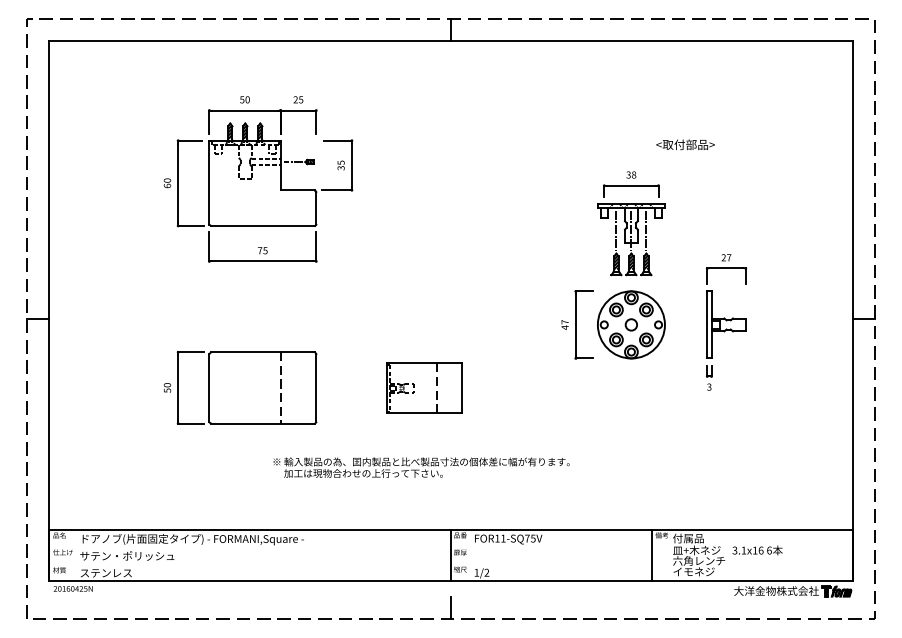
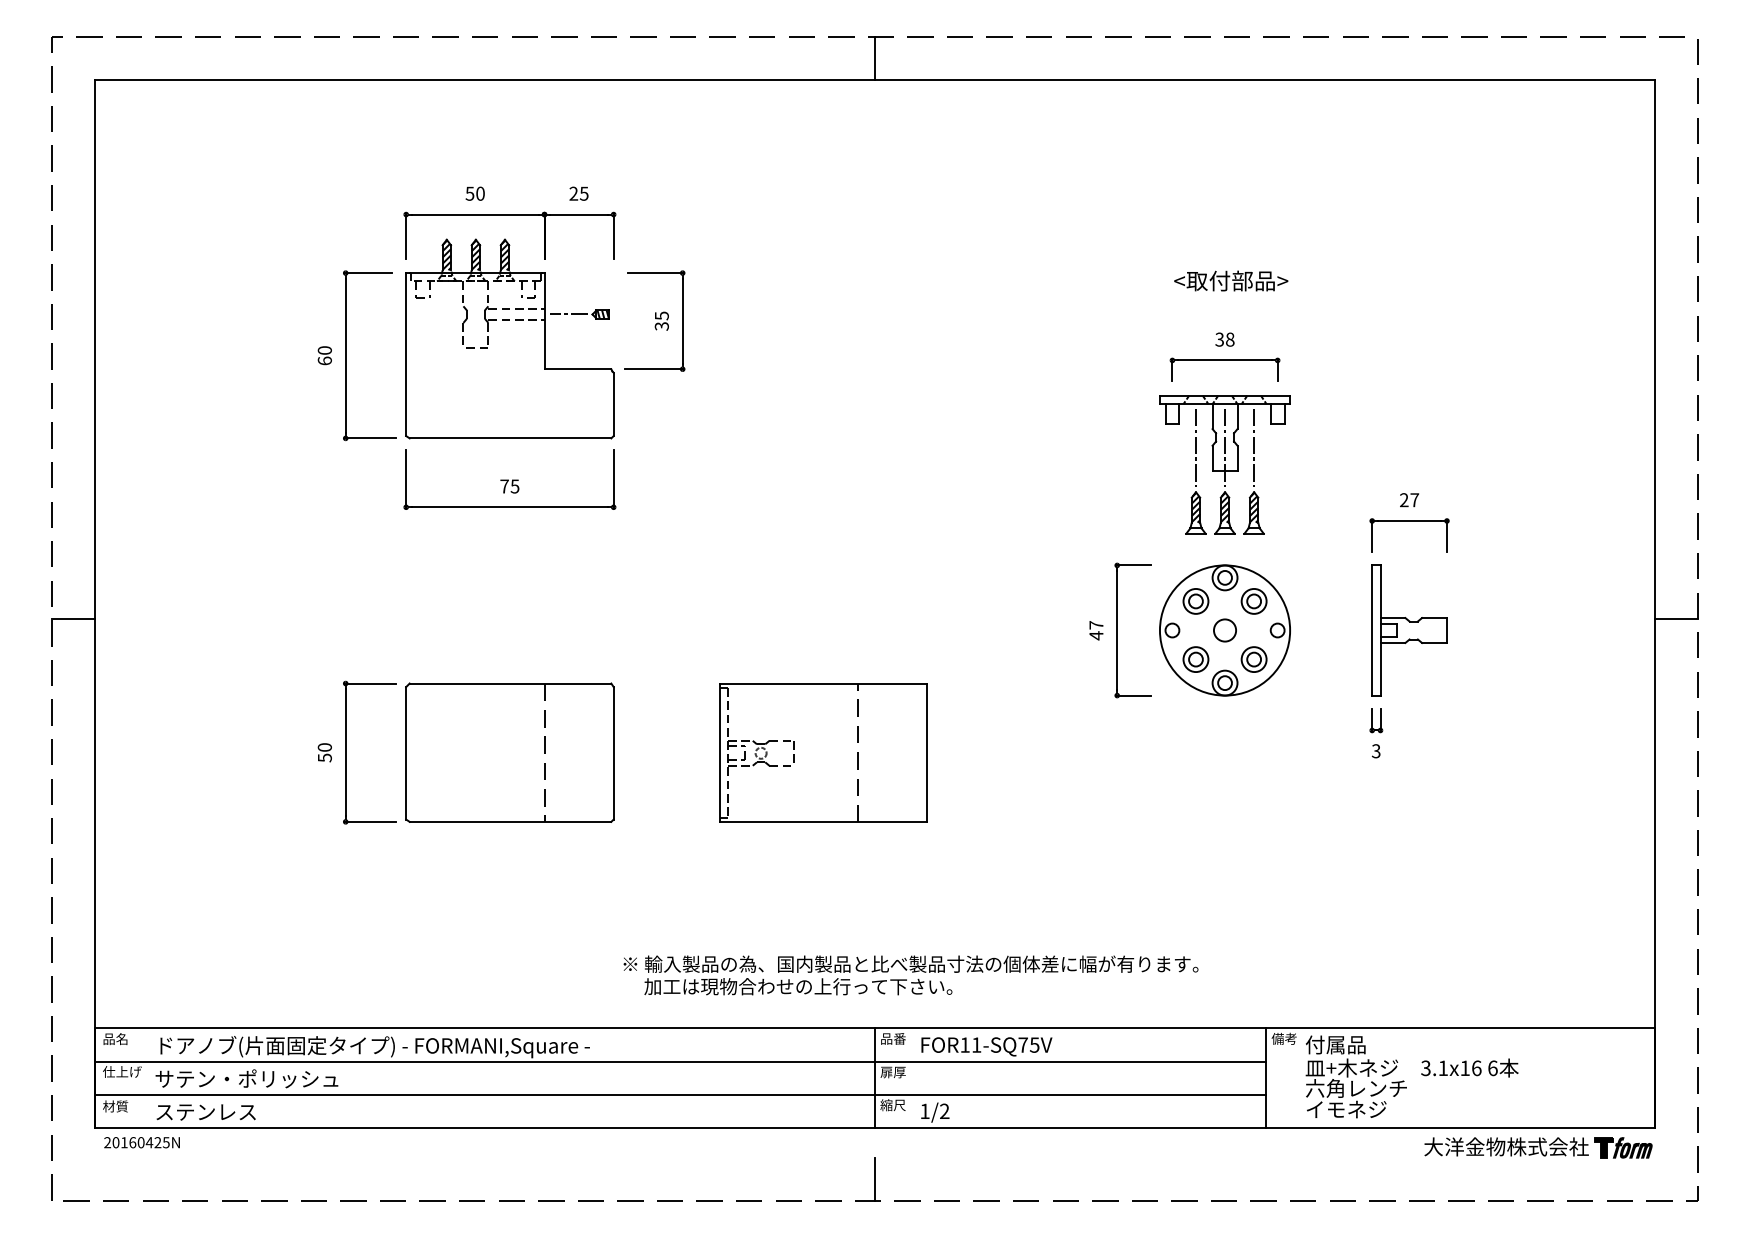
text: (685, 144) -> (1231, 280), moved
part: (424, 388) -> (823, 753), size x1.43
text: (421, 467) -> (910, 975), moved
line: (350, 547) -> (680, 1062), added
line: (350, 564) -> (680, 1095), added

